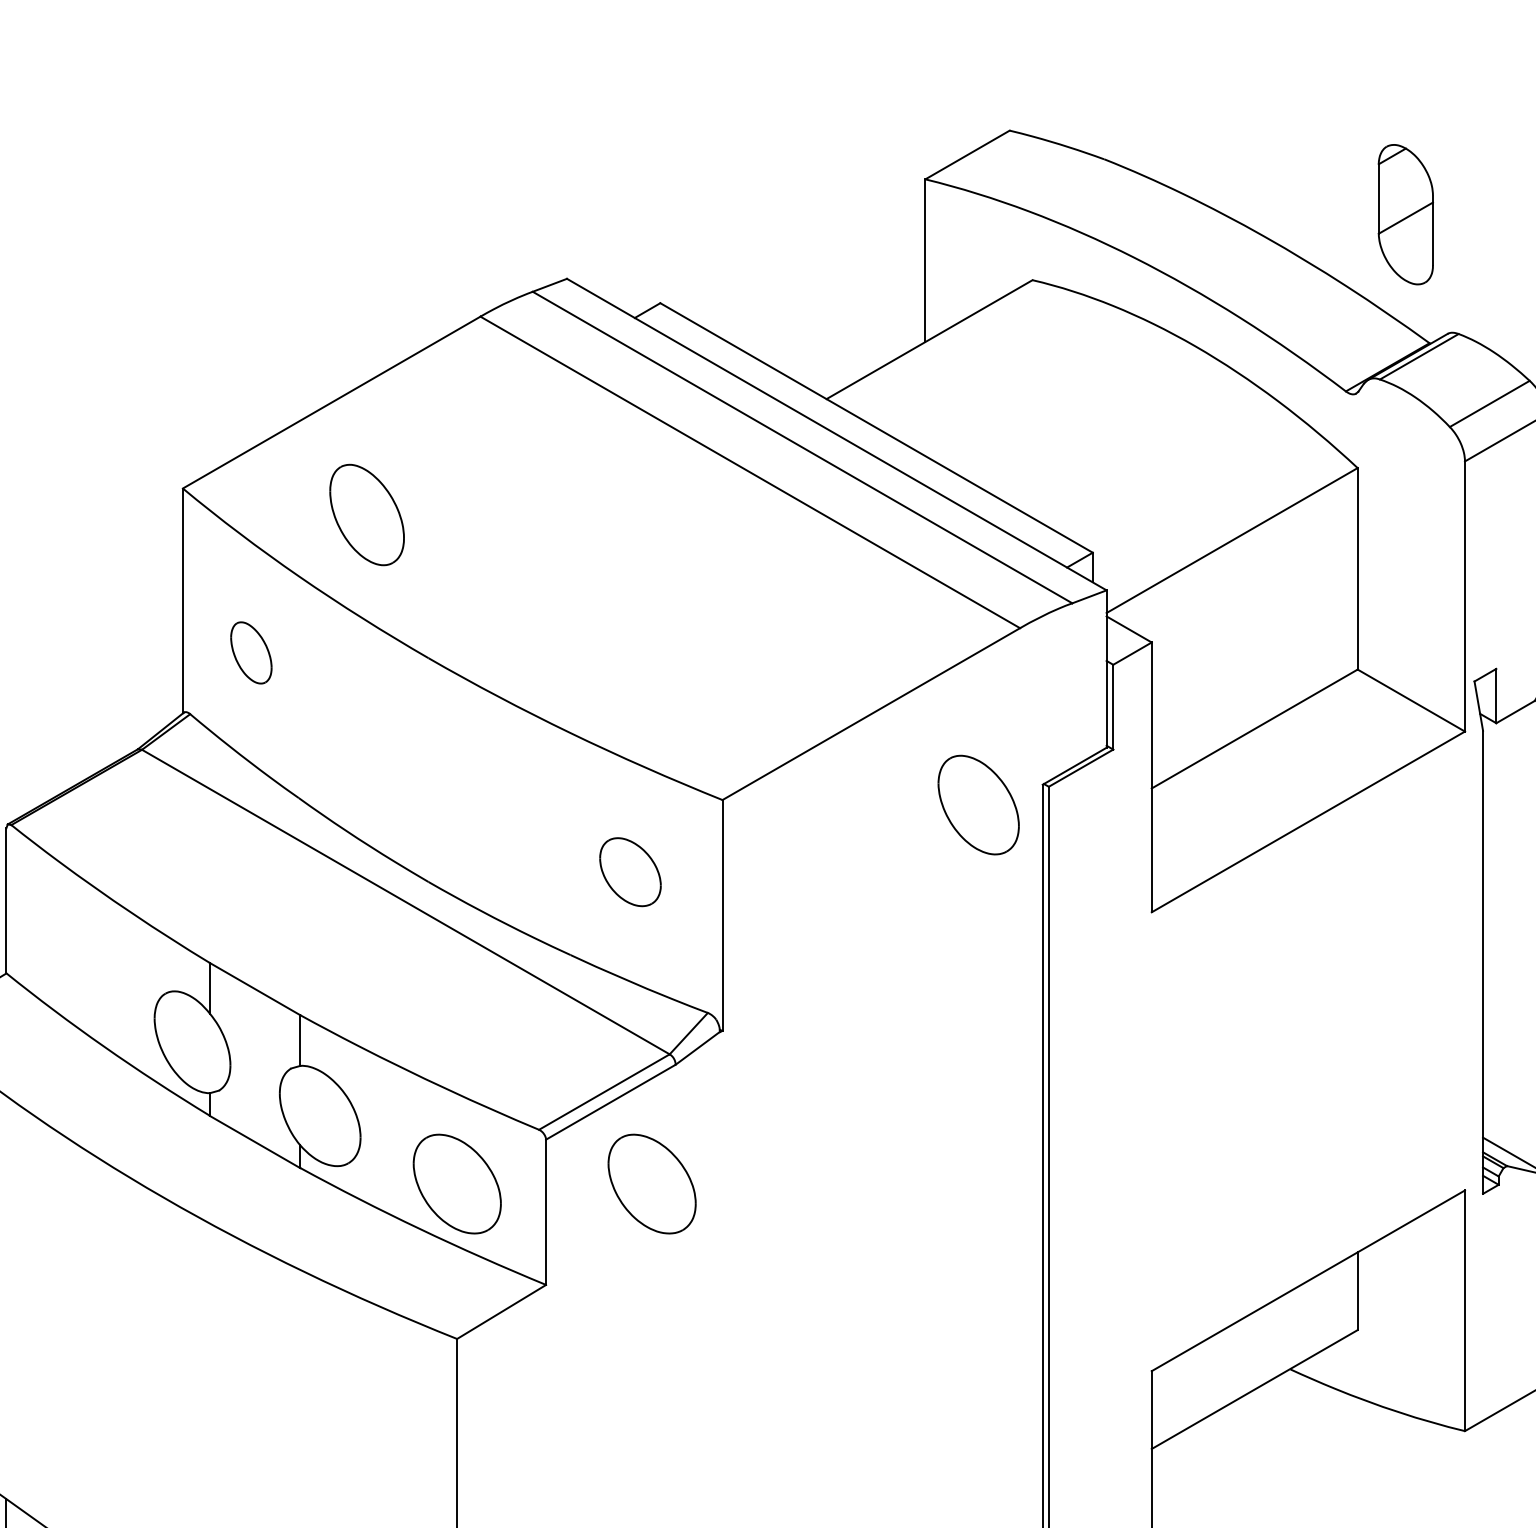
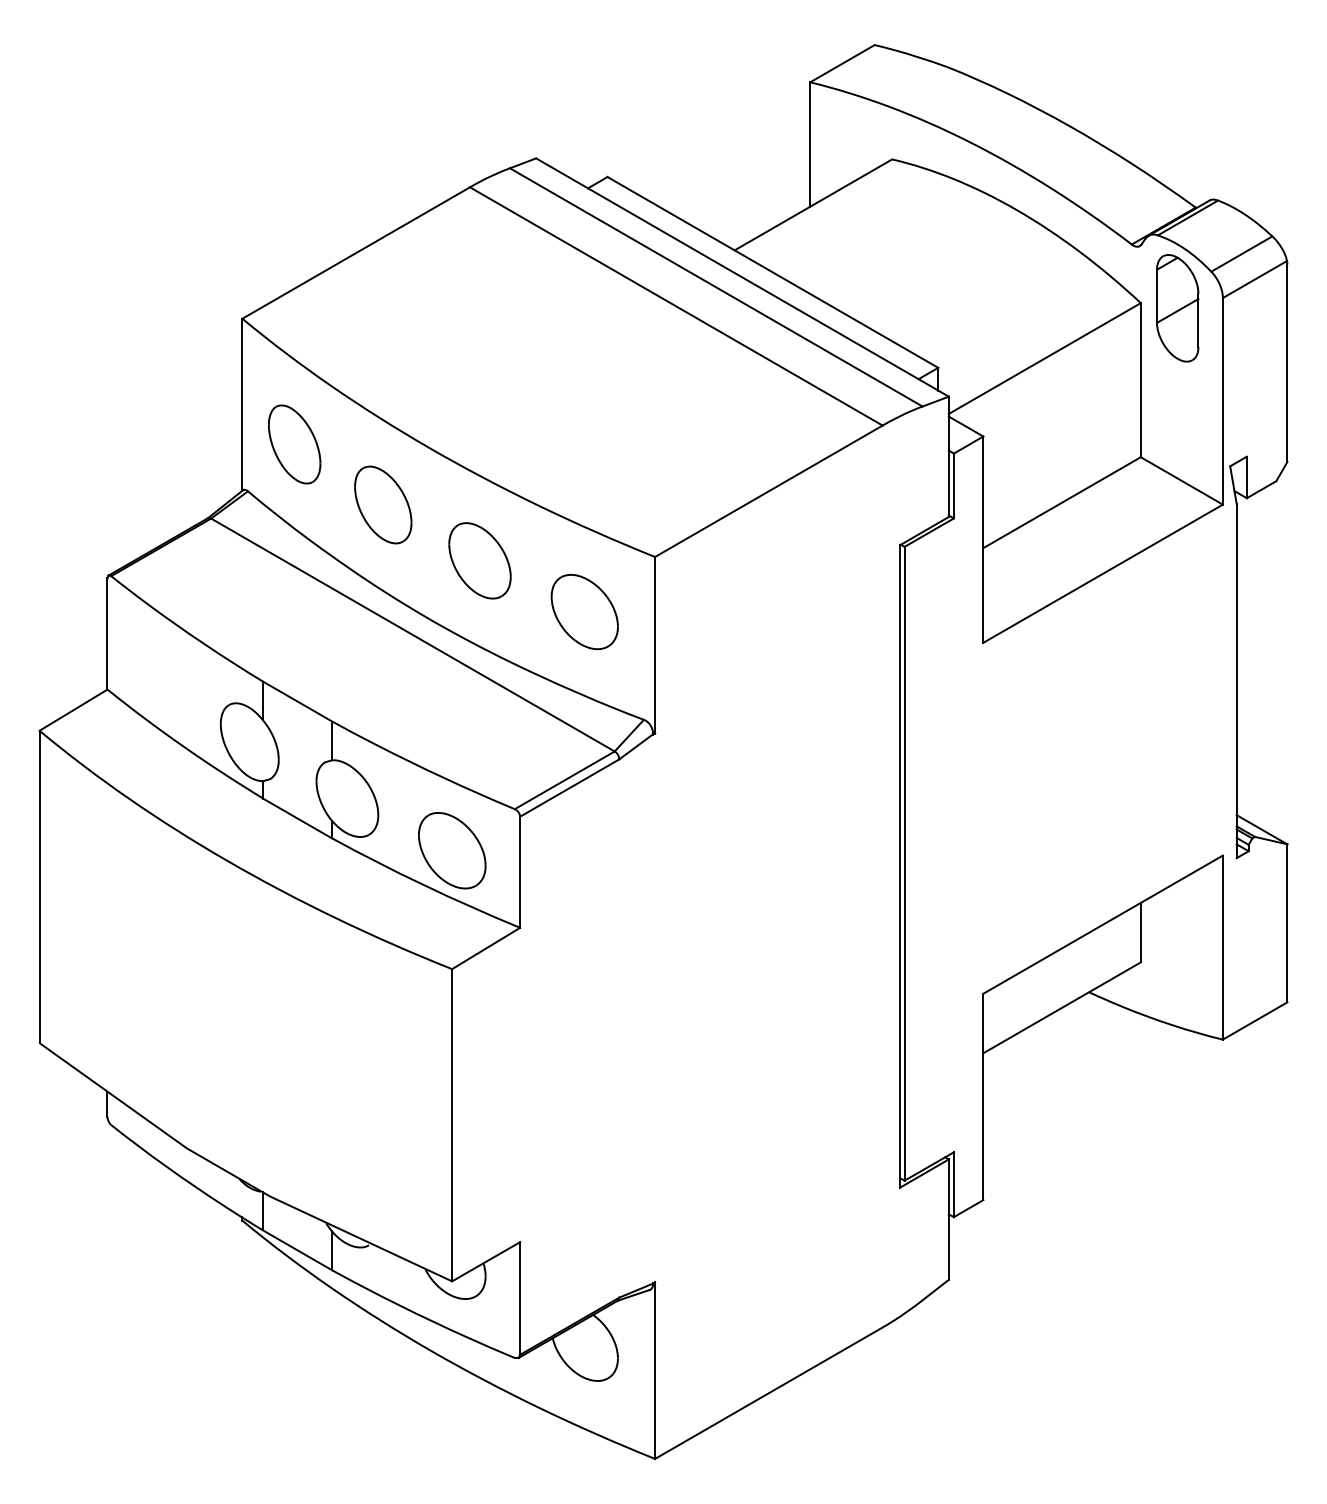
part: (1405, 214) -> (1177, 308), moved
part: (367, 514) -> (383, 504), moved
part: (251, 652) -> (294, 444), size x1.67
part: (978, 804) -> (479, 560), moved
part: (630, 872) -> (584, 612), size x1.43
part: (652, 1183) -> (601, 850), removed

